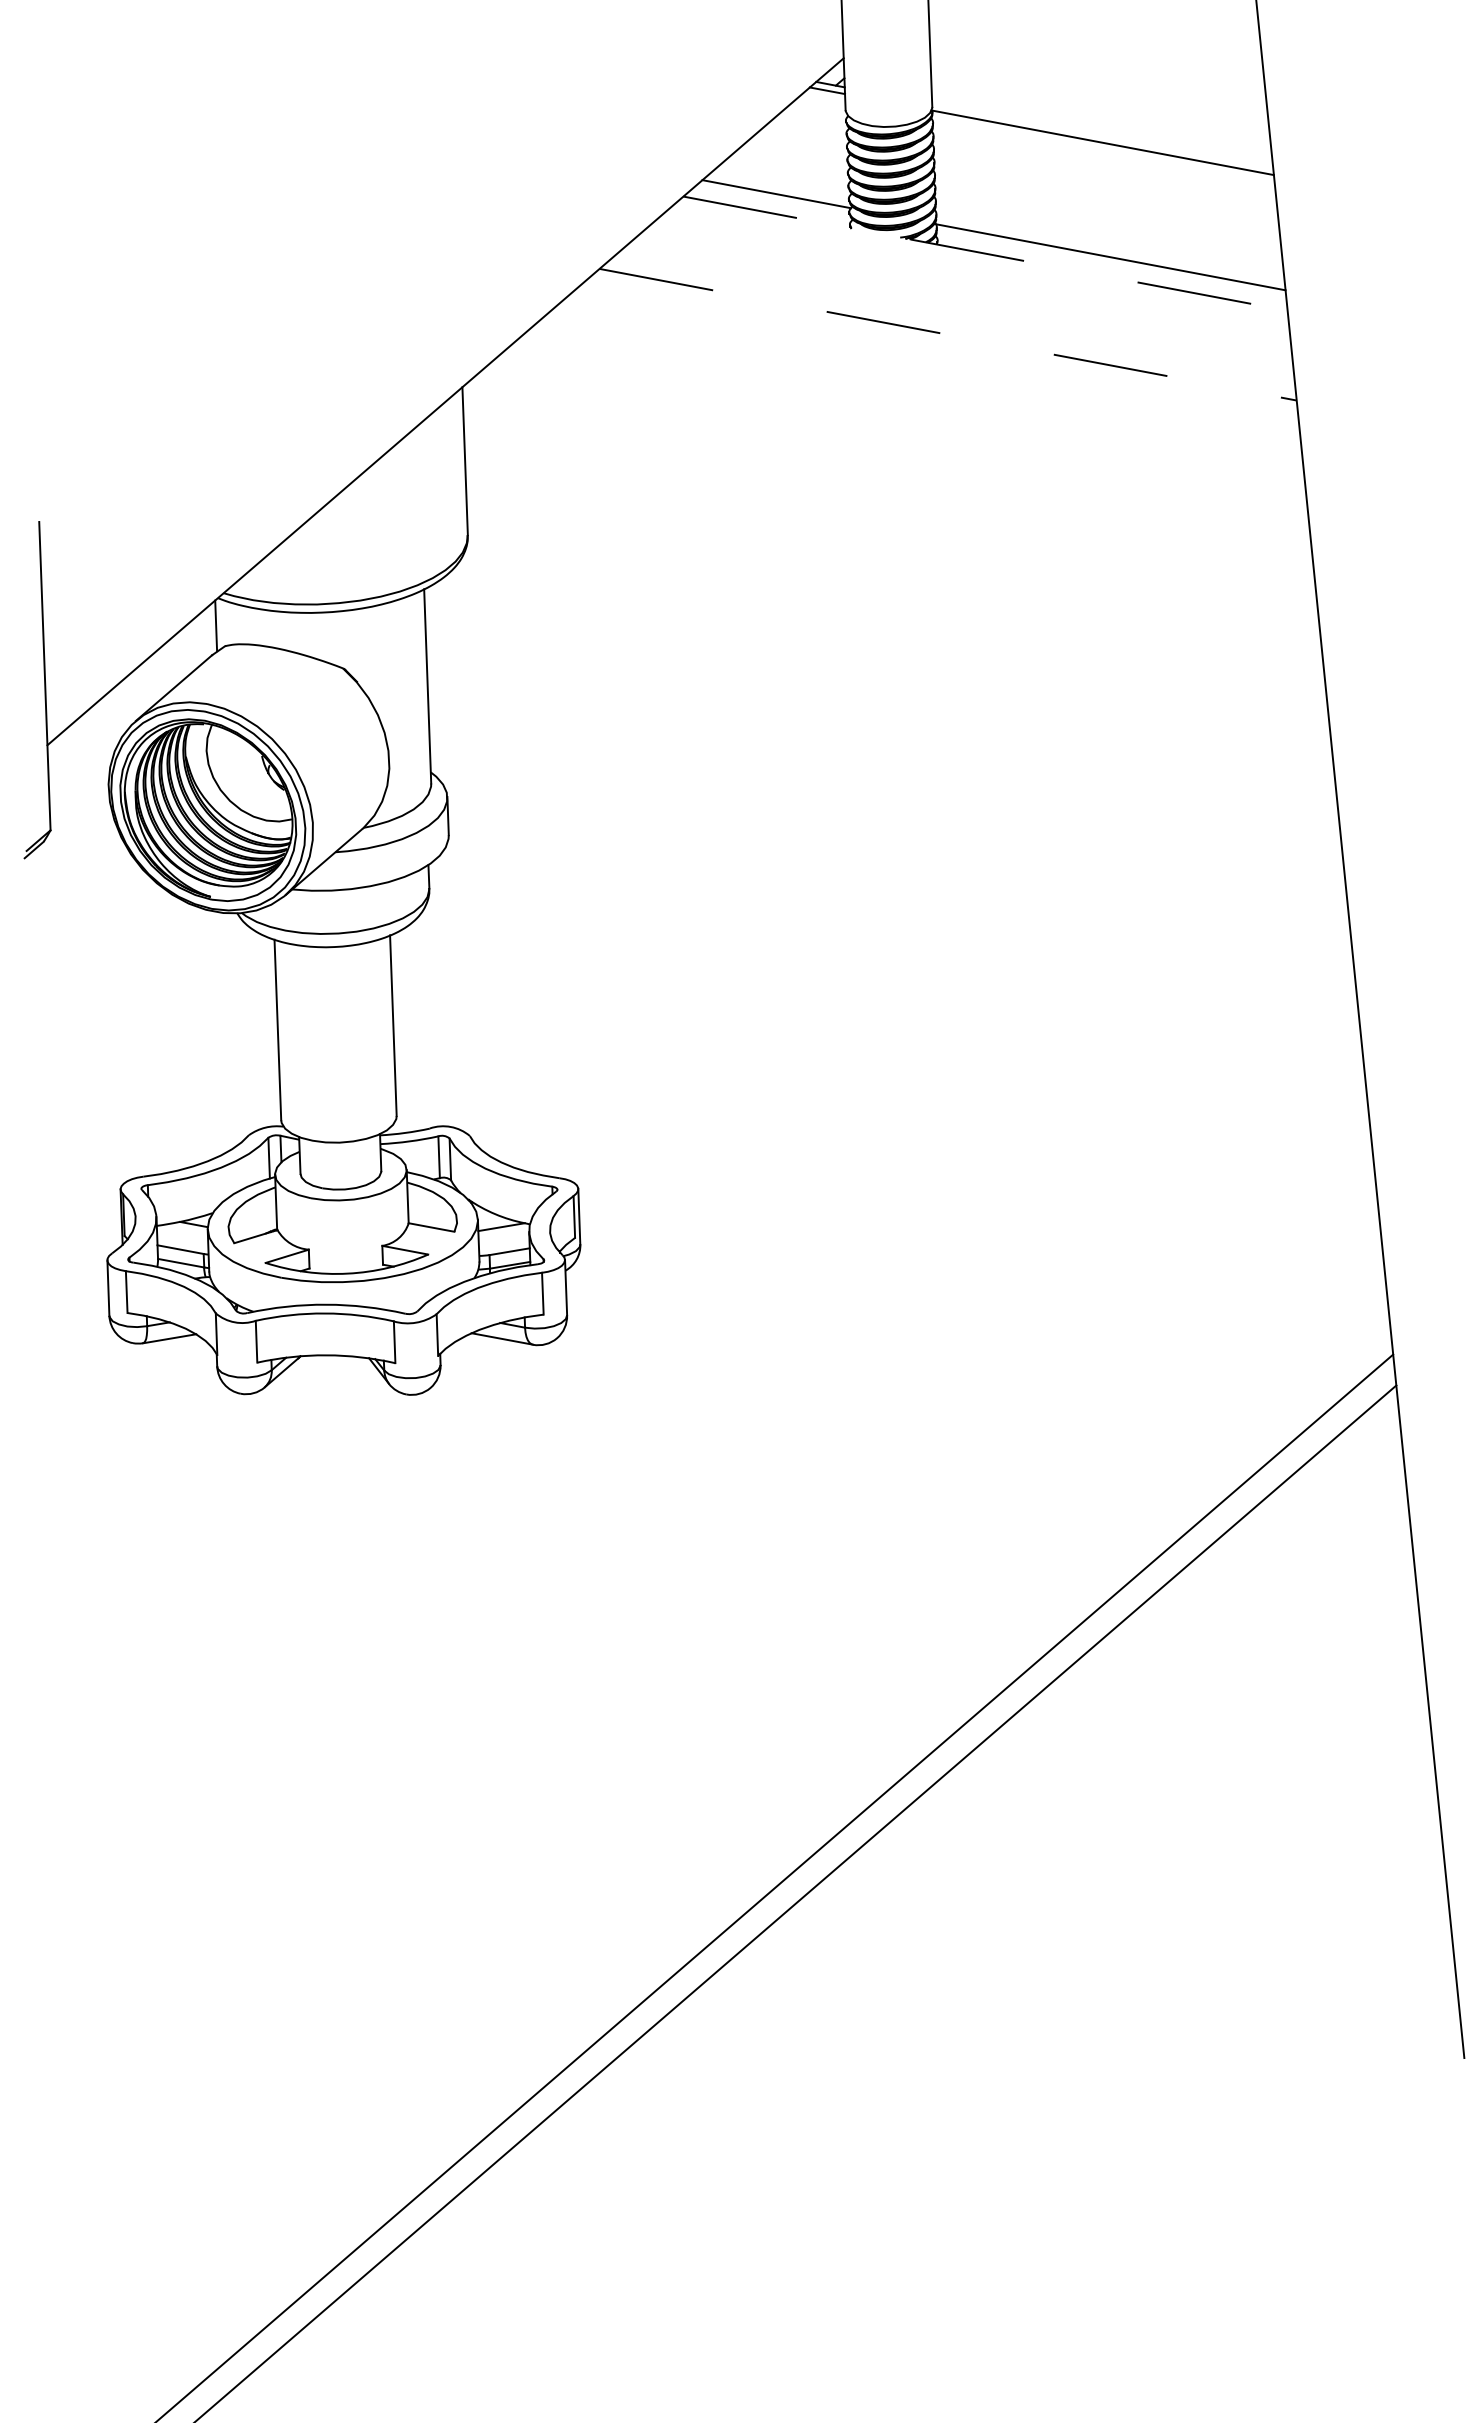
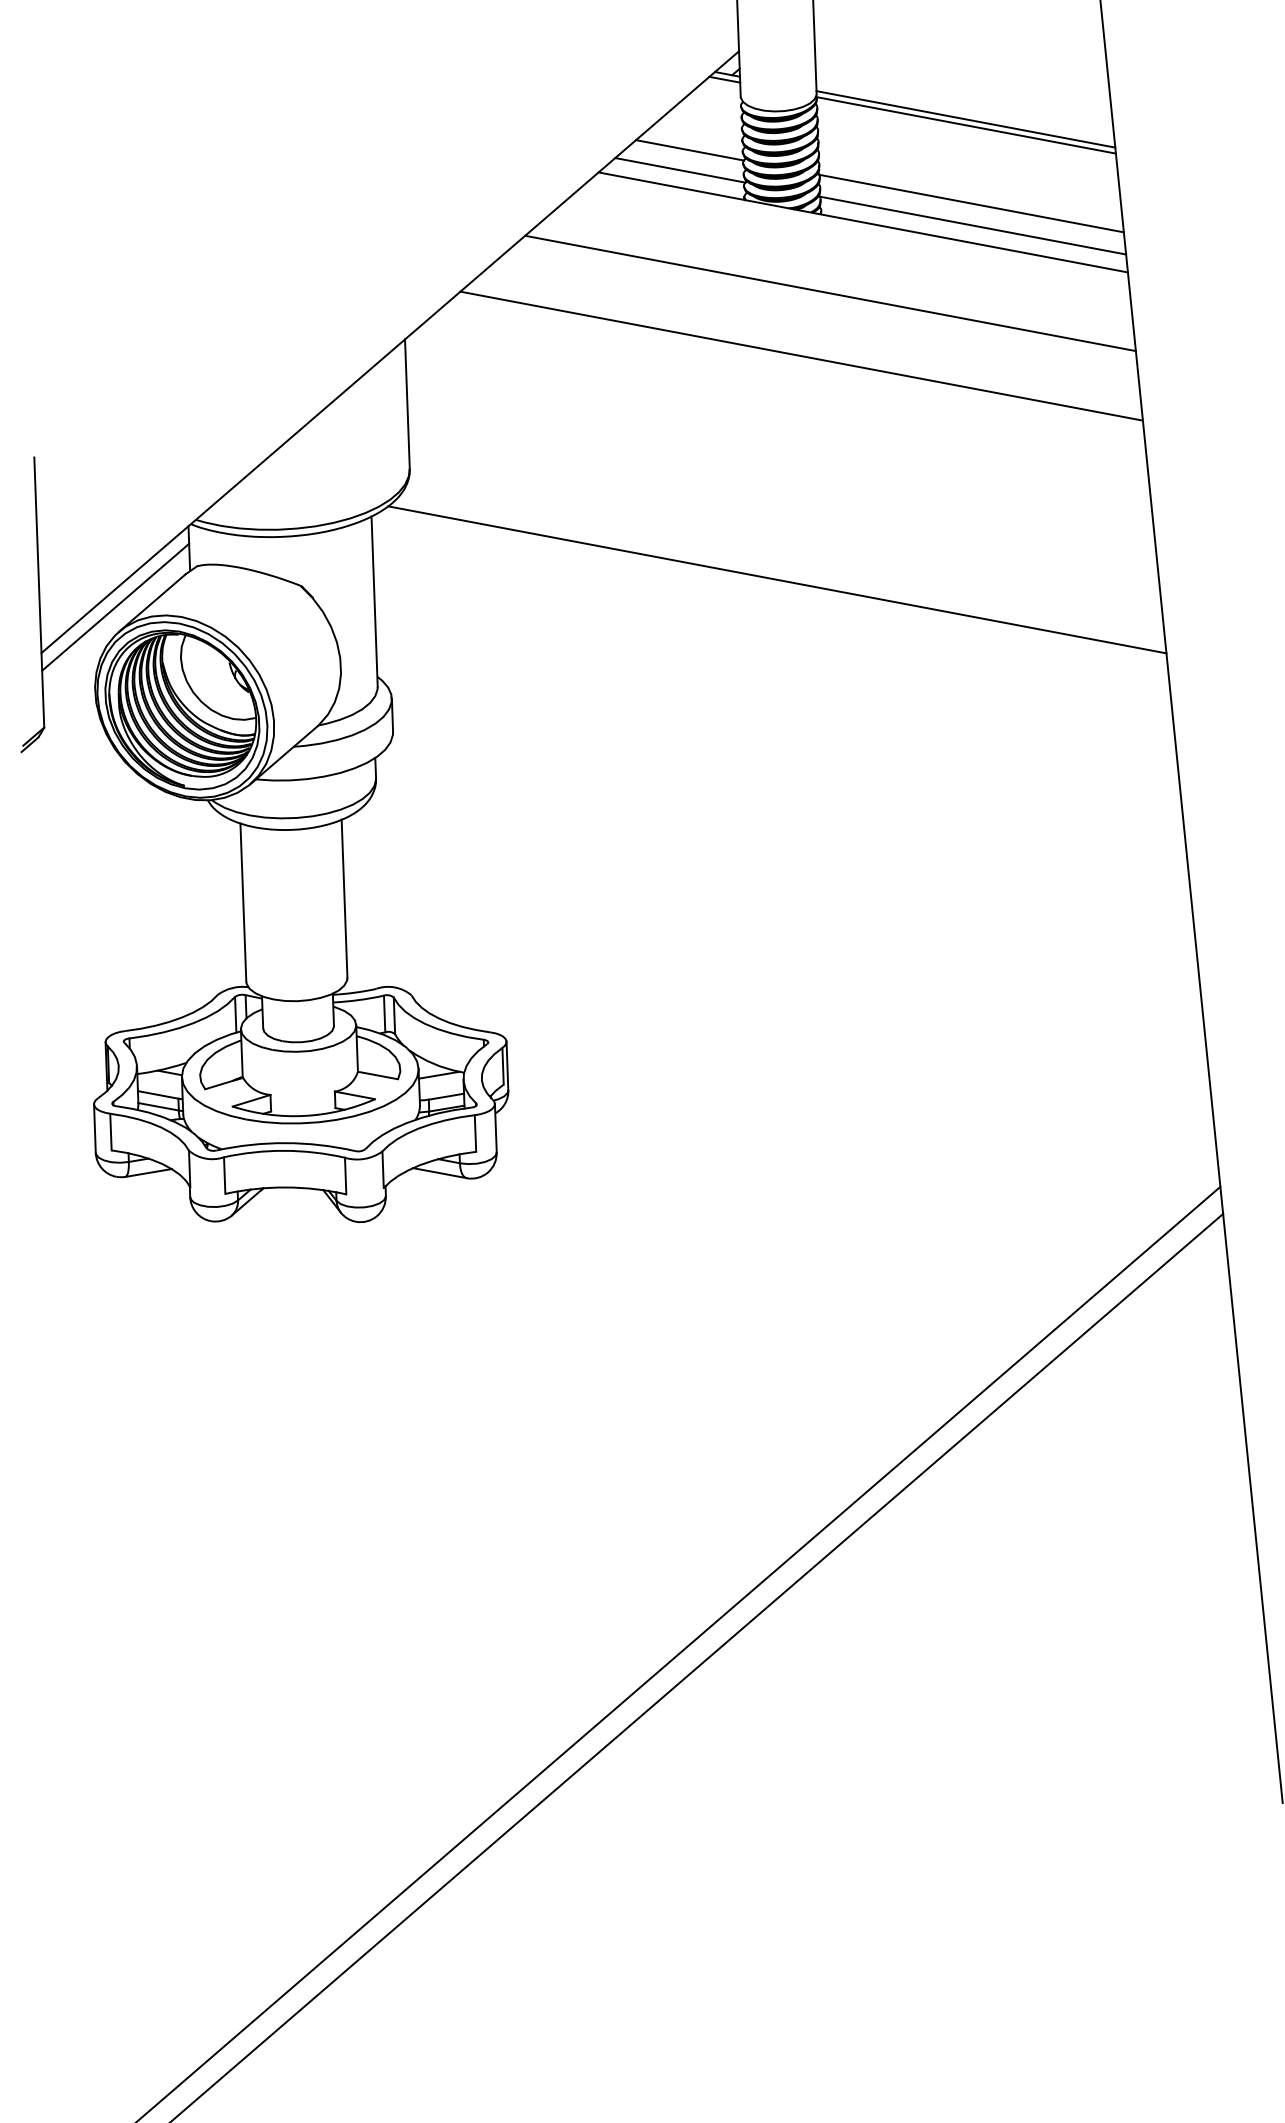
line: (1102, 135) -> (965, 118), added
line: (787, 171) -> (689, 150), added
line: (1108, 231) -> (971, 203), added
line: (986, 253) -> (864, 222), dashed -> solid
line: (948, 334) -> (830, 293), dashed -> solid
line: (914, 405) -> (801, 355), added
line: (887, 661) -> (777, 579), added
line: (131, 692) -> (115, 606), added

